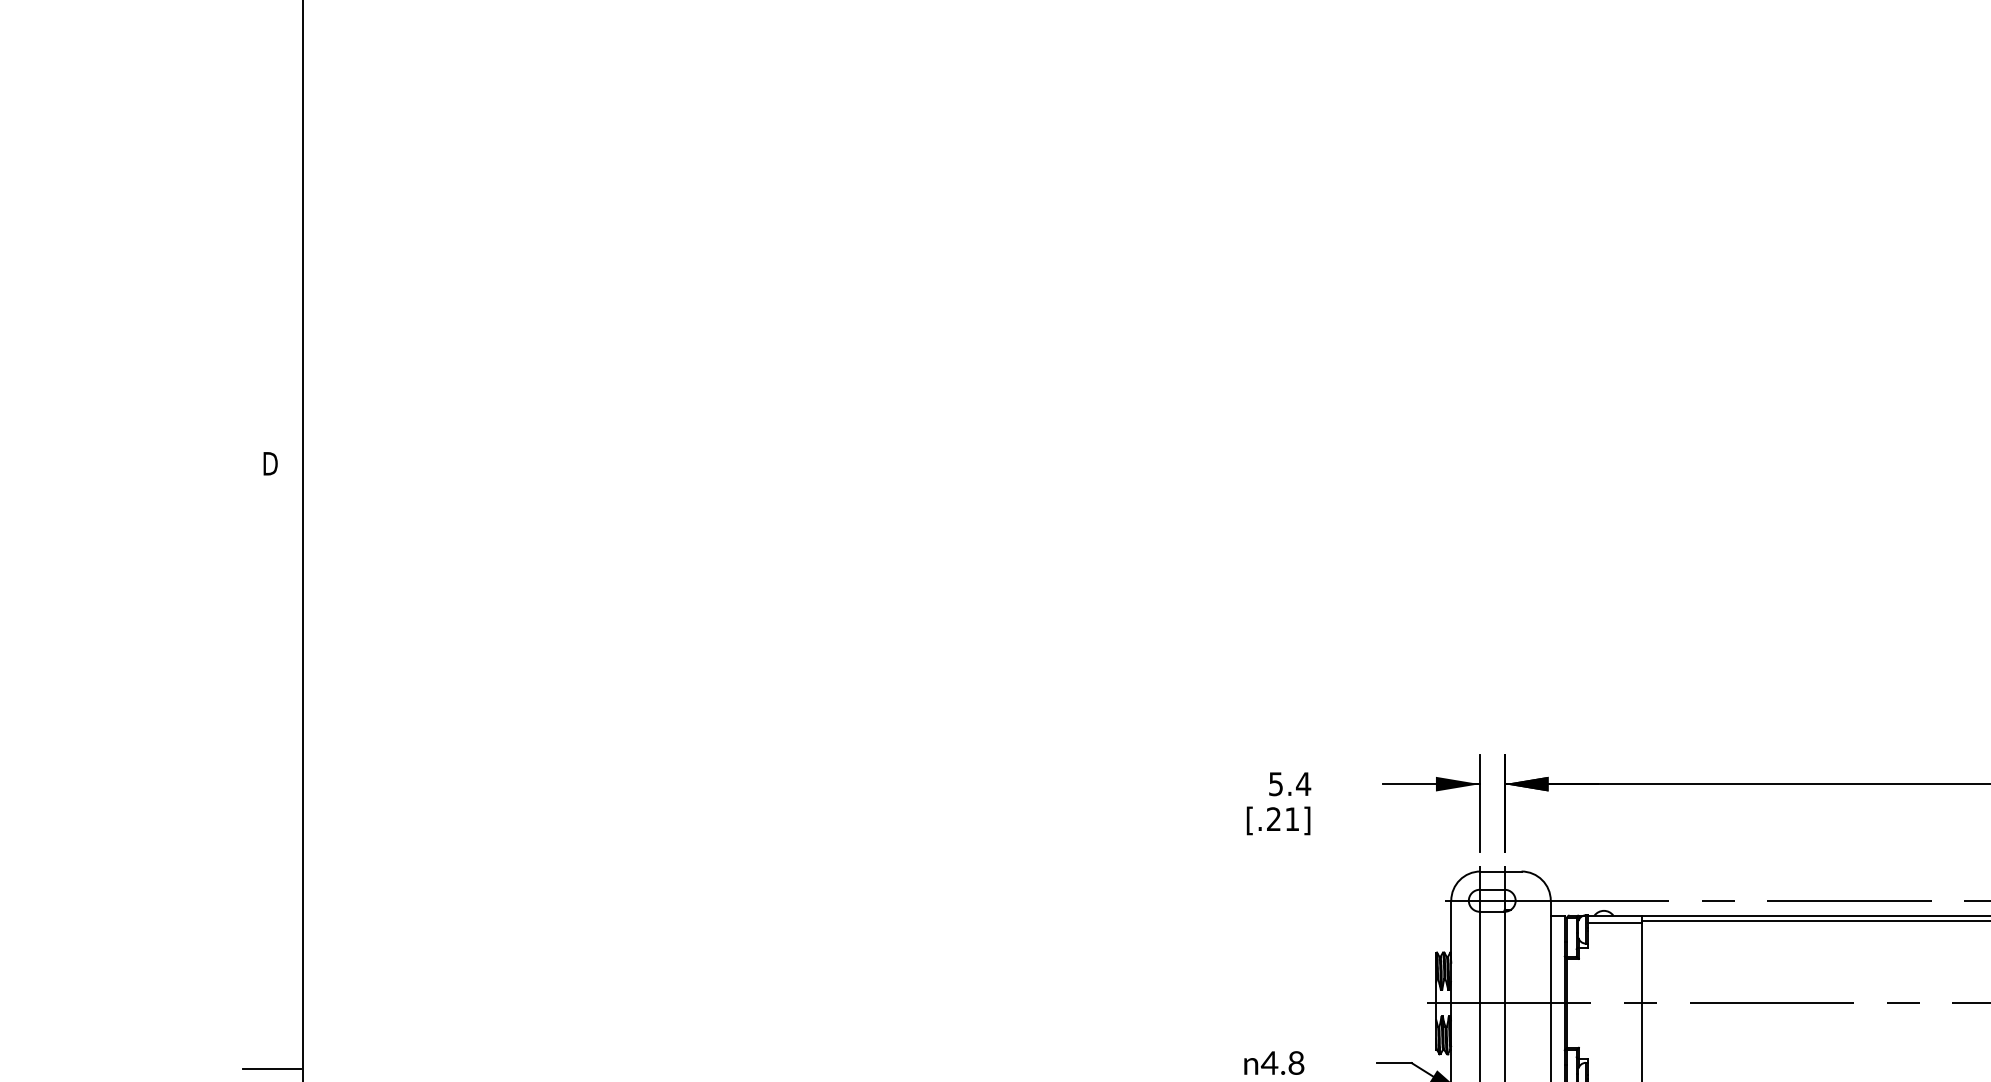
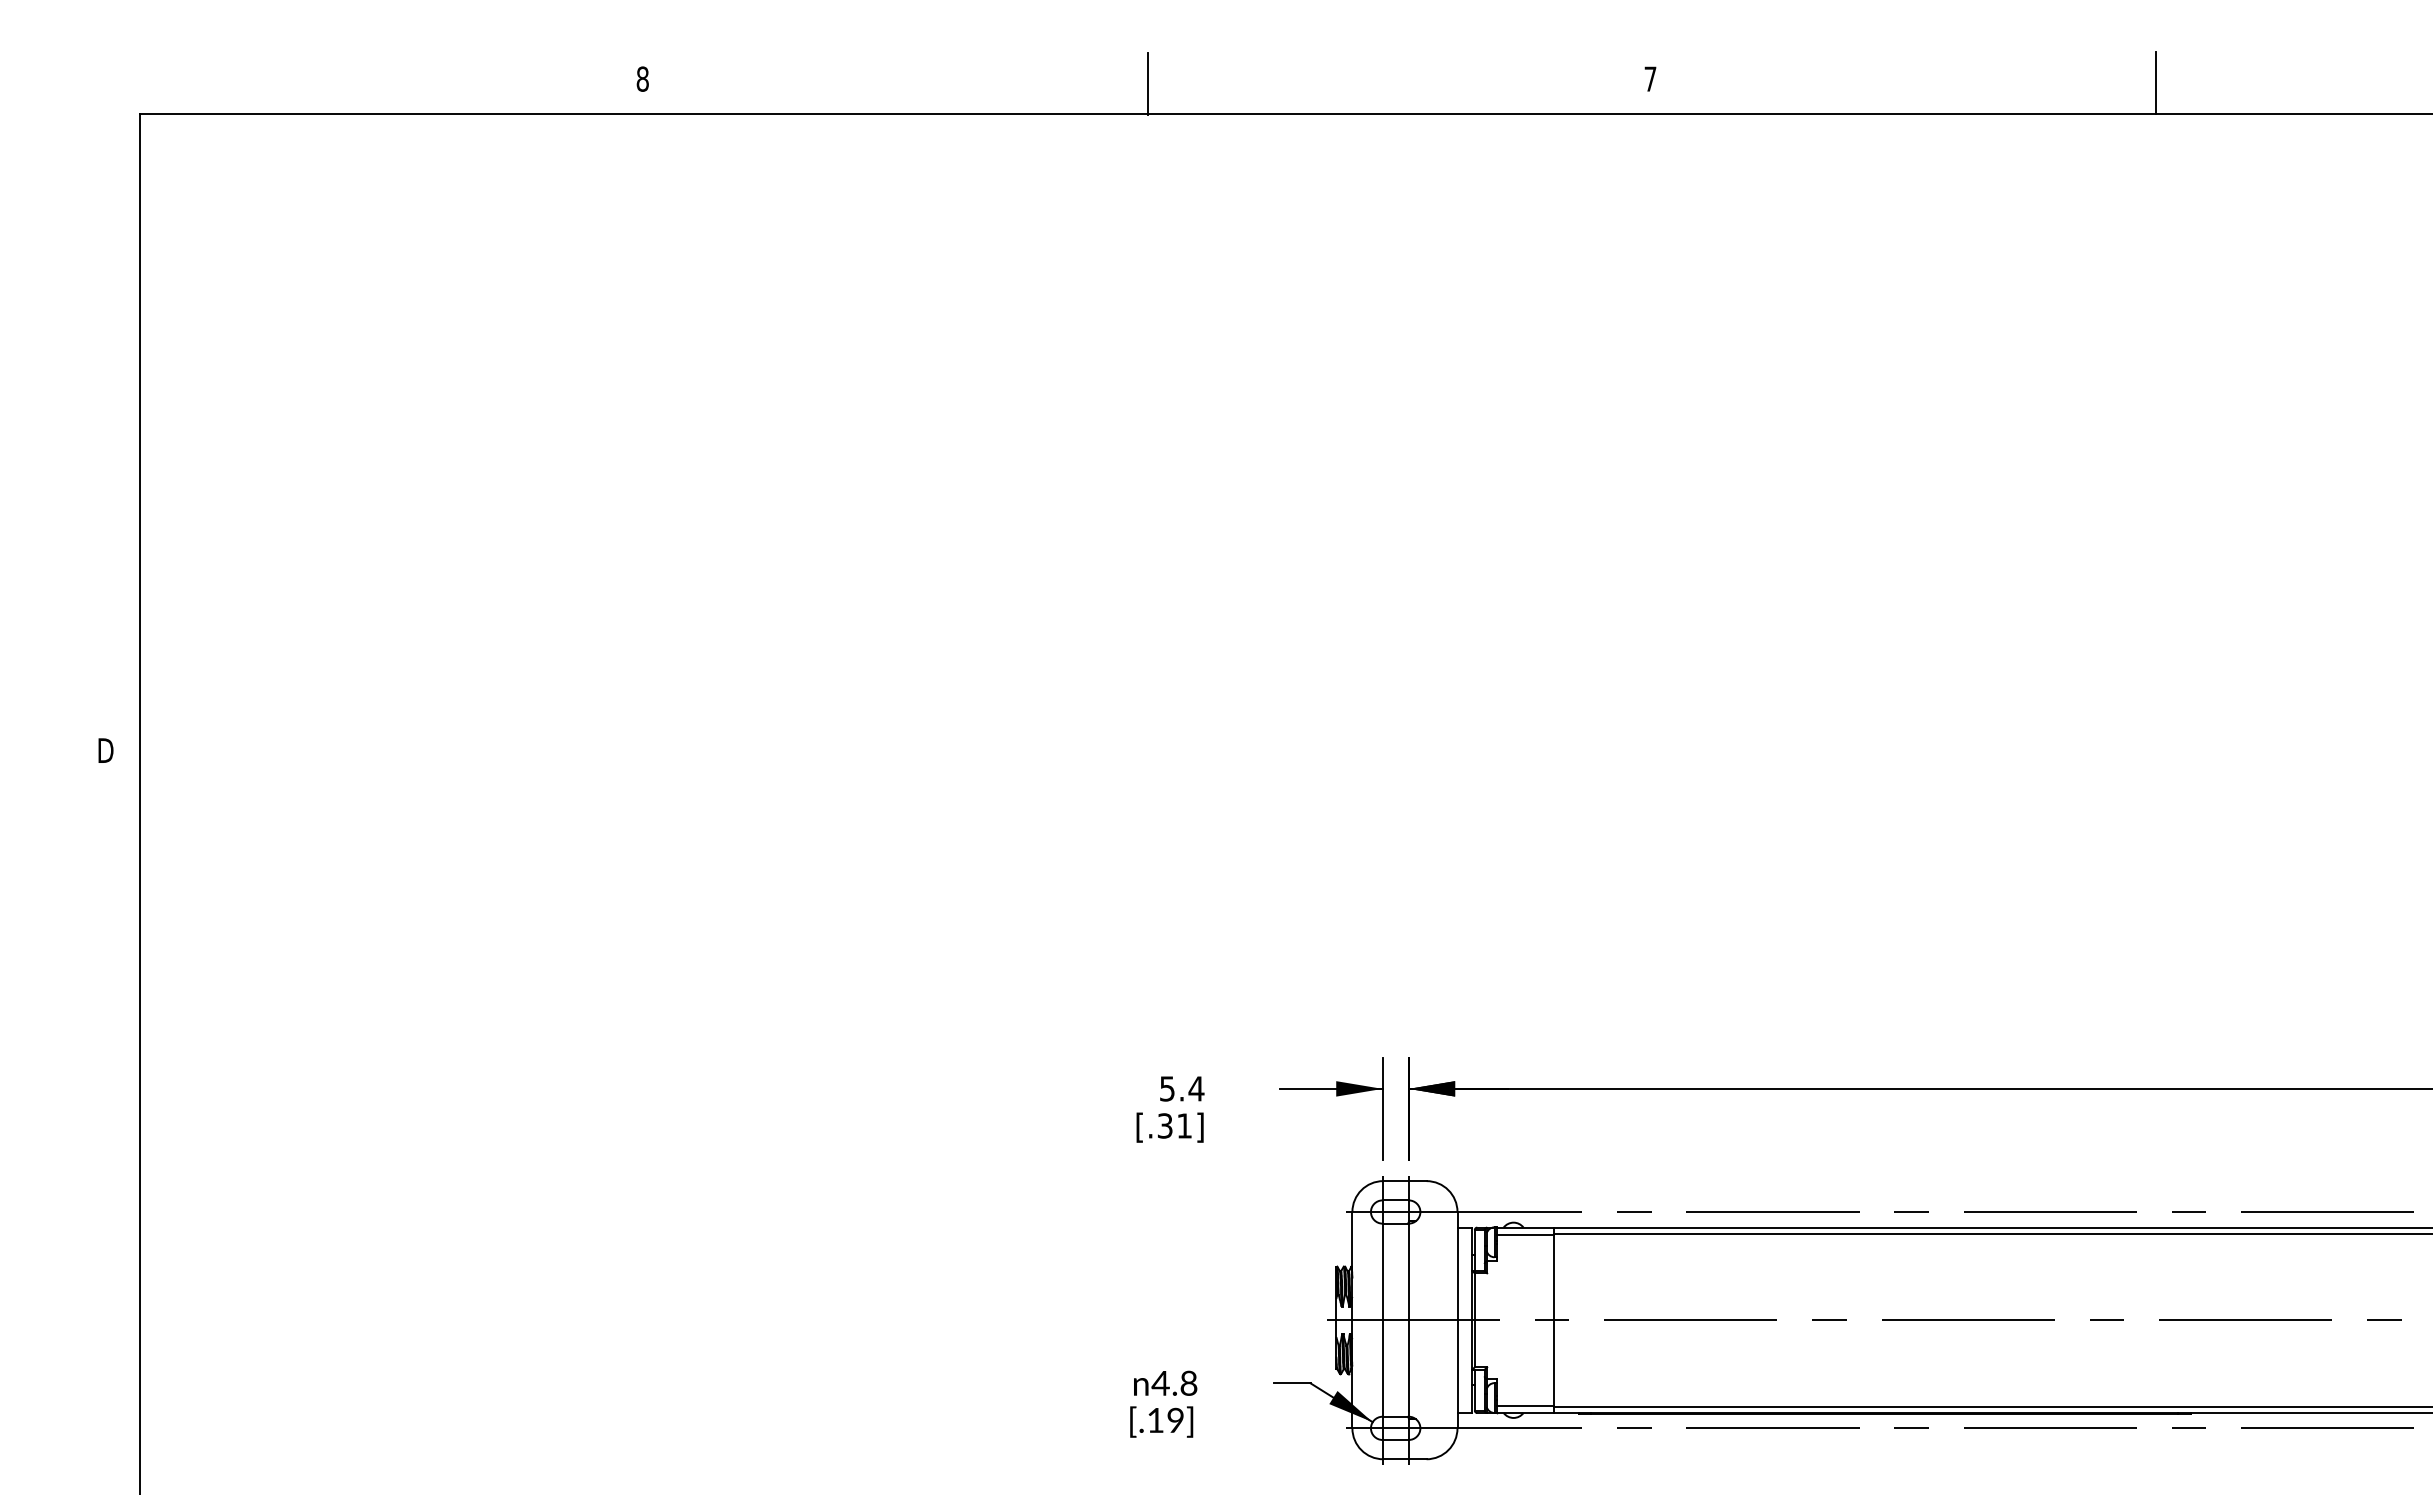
text: (1273, 818) -> (1164, 1125), [.21] -> [.31]
line: (272, 1068) -> (107, 1389), removed

